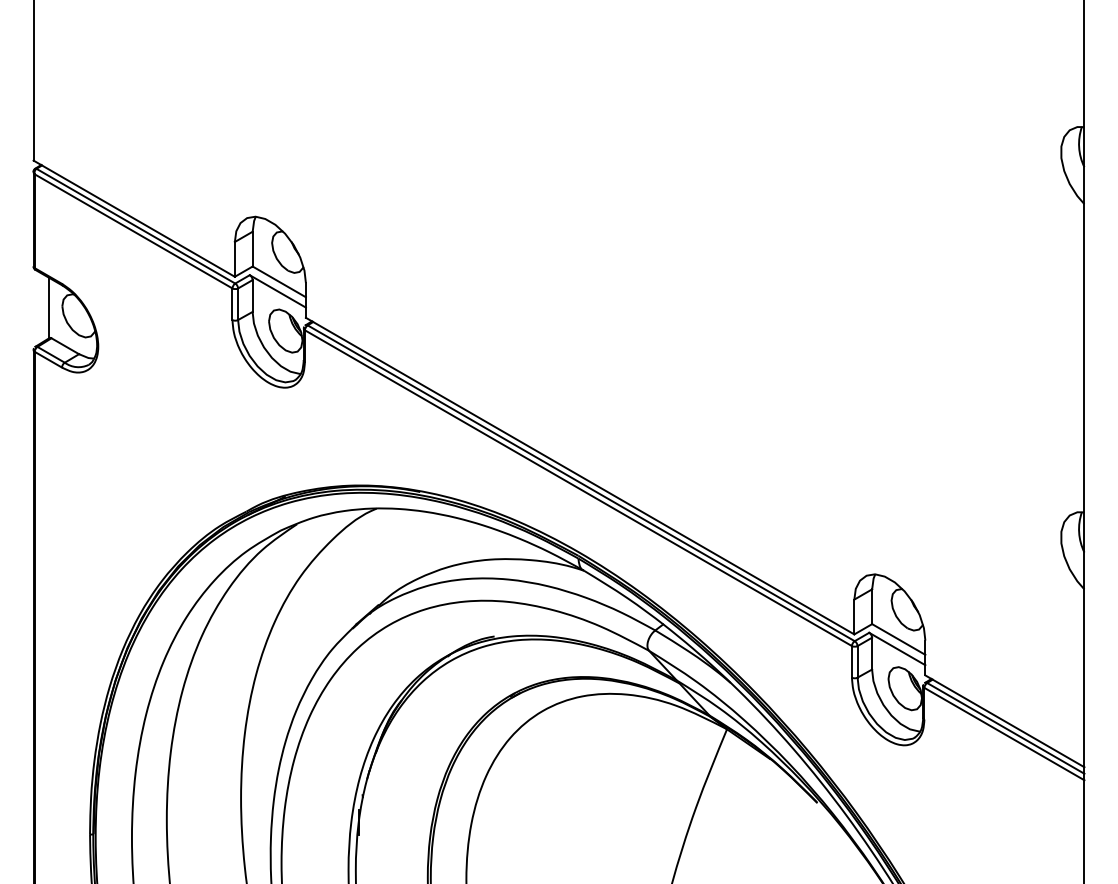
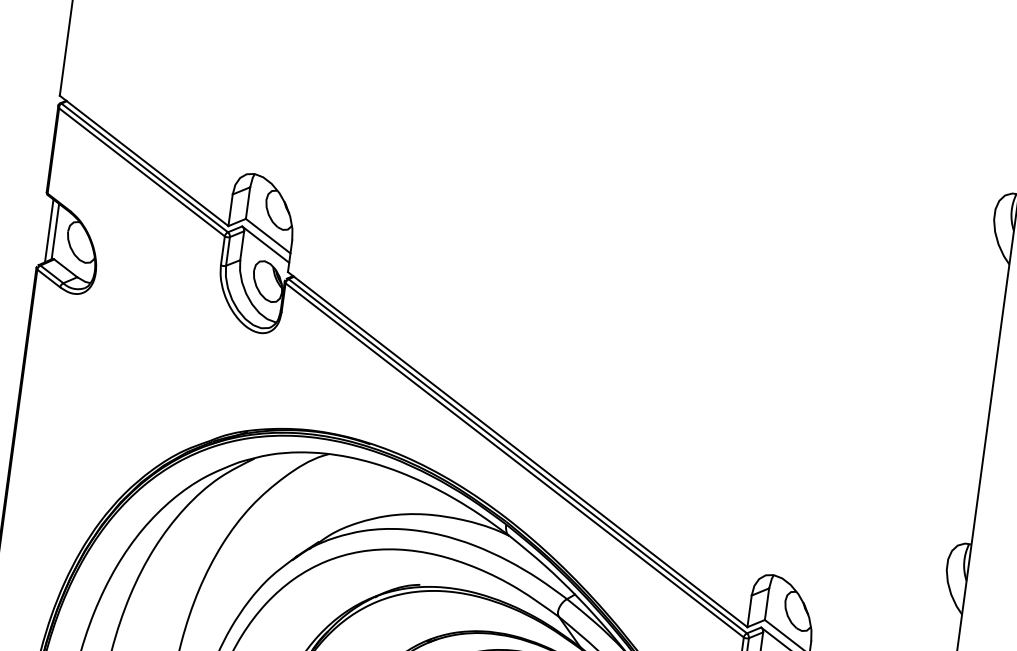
line: (41, 307) -> (48, 230), added

